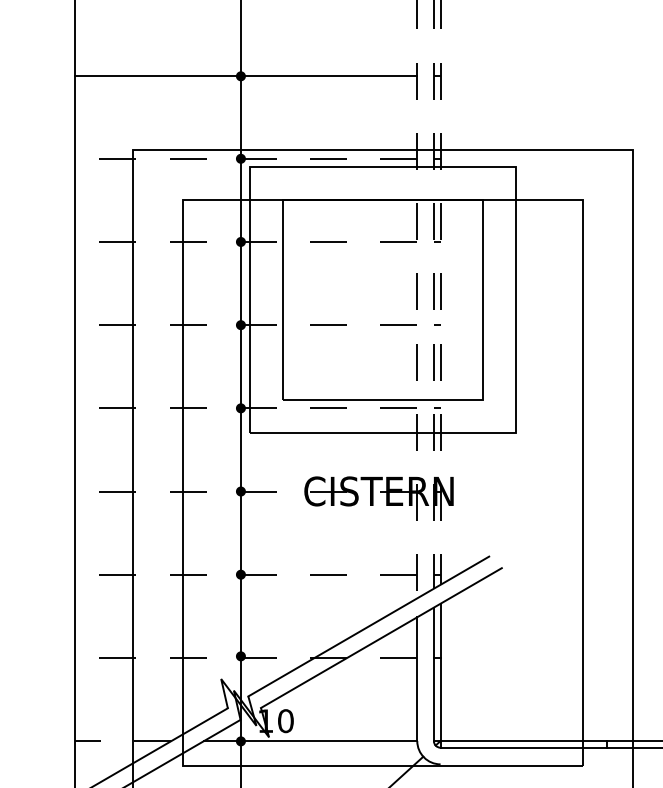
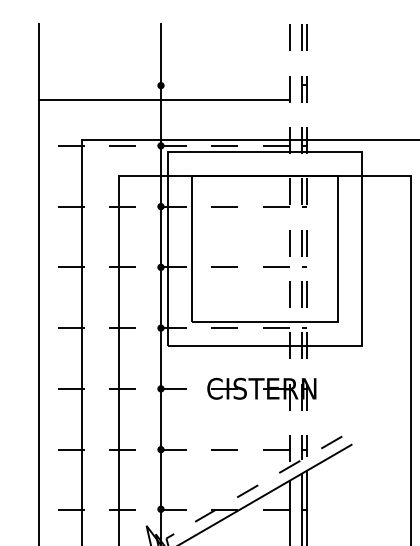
line: (245, 75) -> (164, 99), moved
line: (368, 626) -> (254, 487), solid -> dashed

